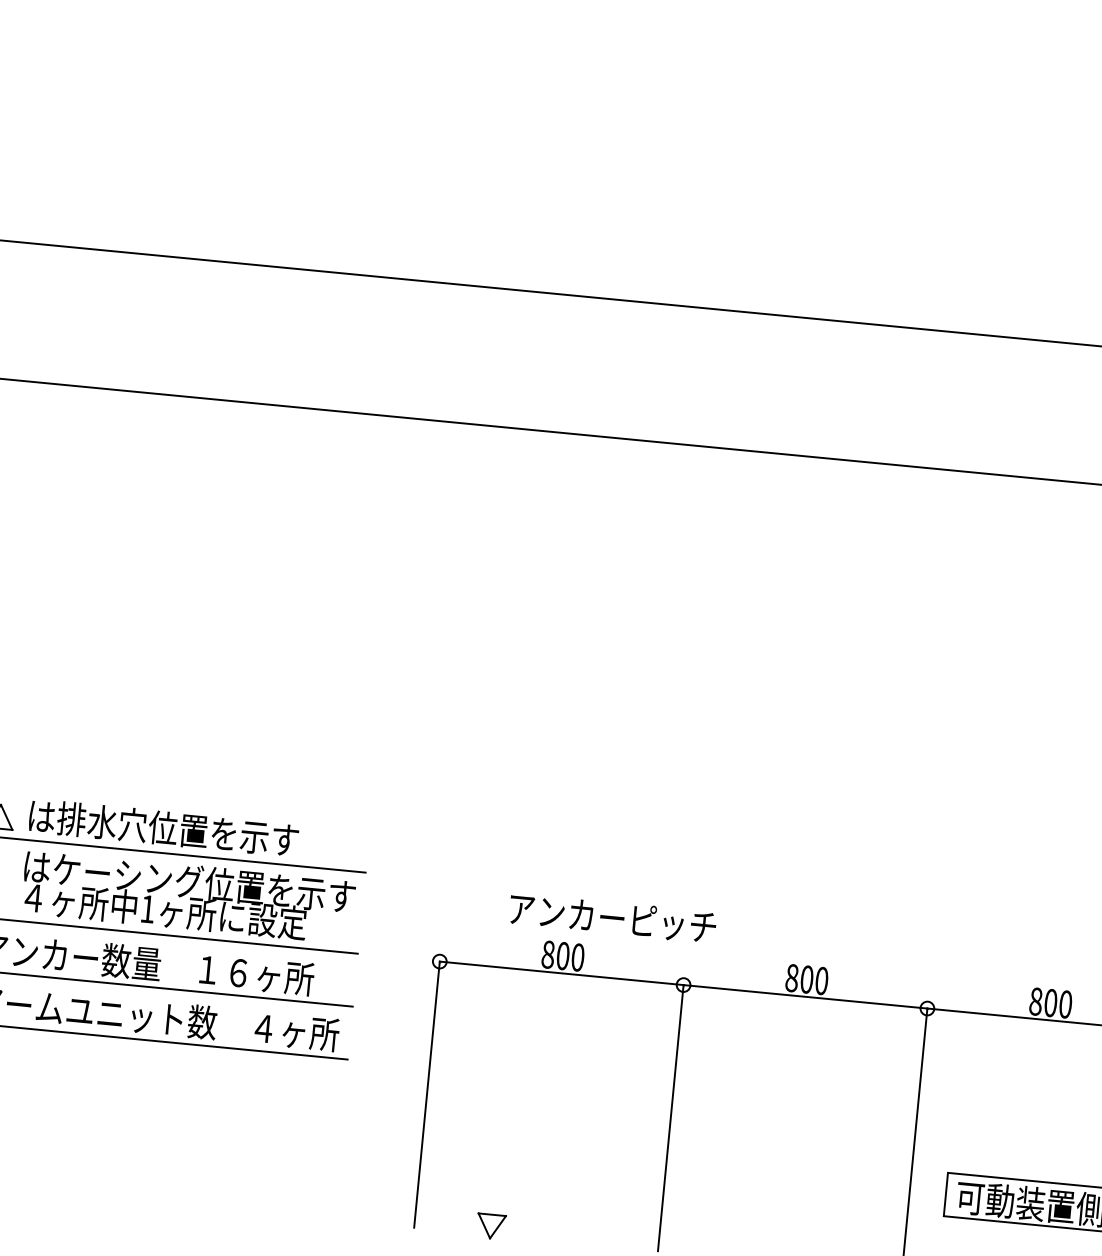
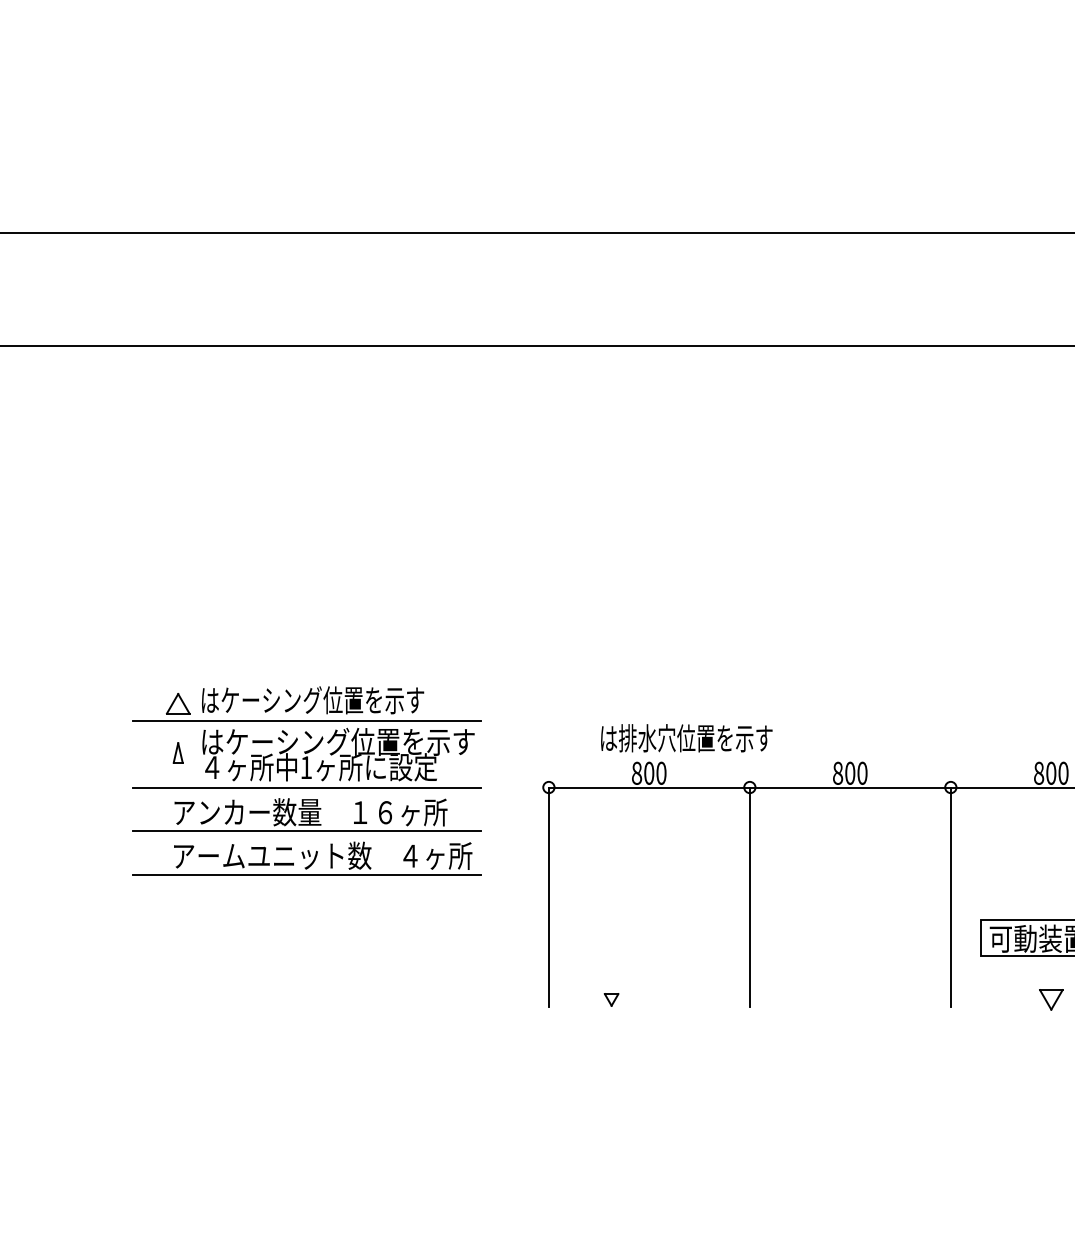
text: (164, 828) -> (313, 700), は排水穴位置を示す -> はケーシング位置を示す
text: (612, 918) -> (686, 738), アンカーピッチ -> は排水穴位置を示す
part: (490, 1226) -> (611, 999), size x0.6

